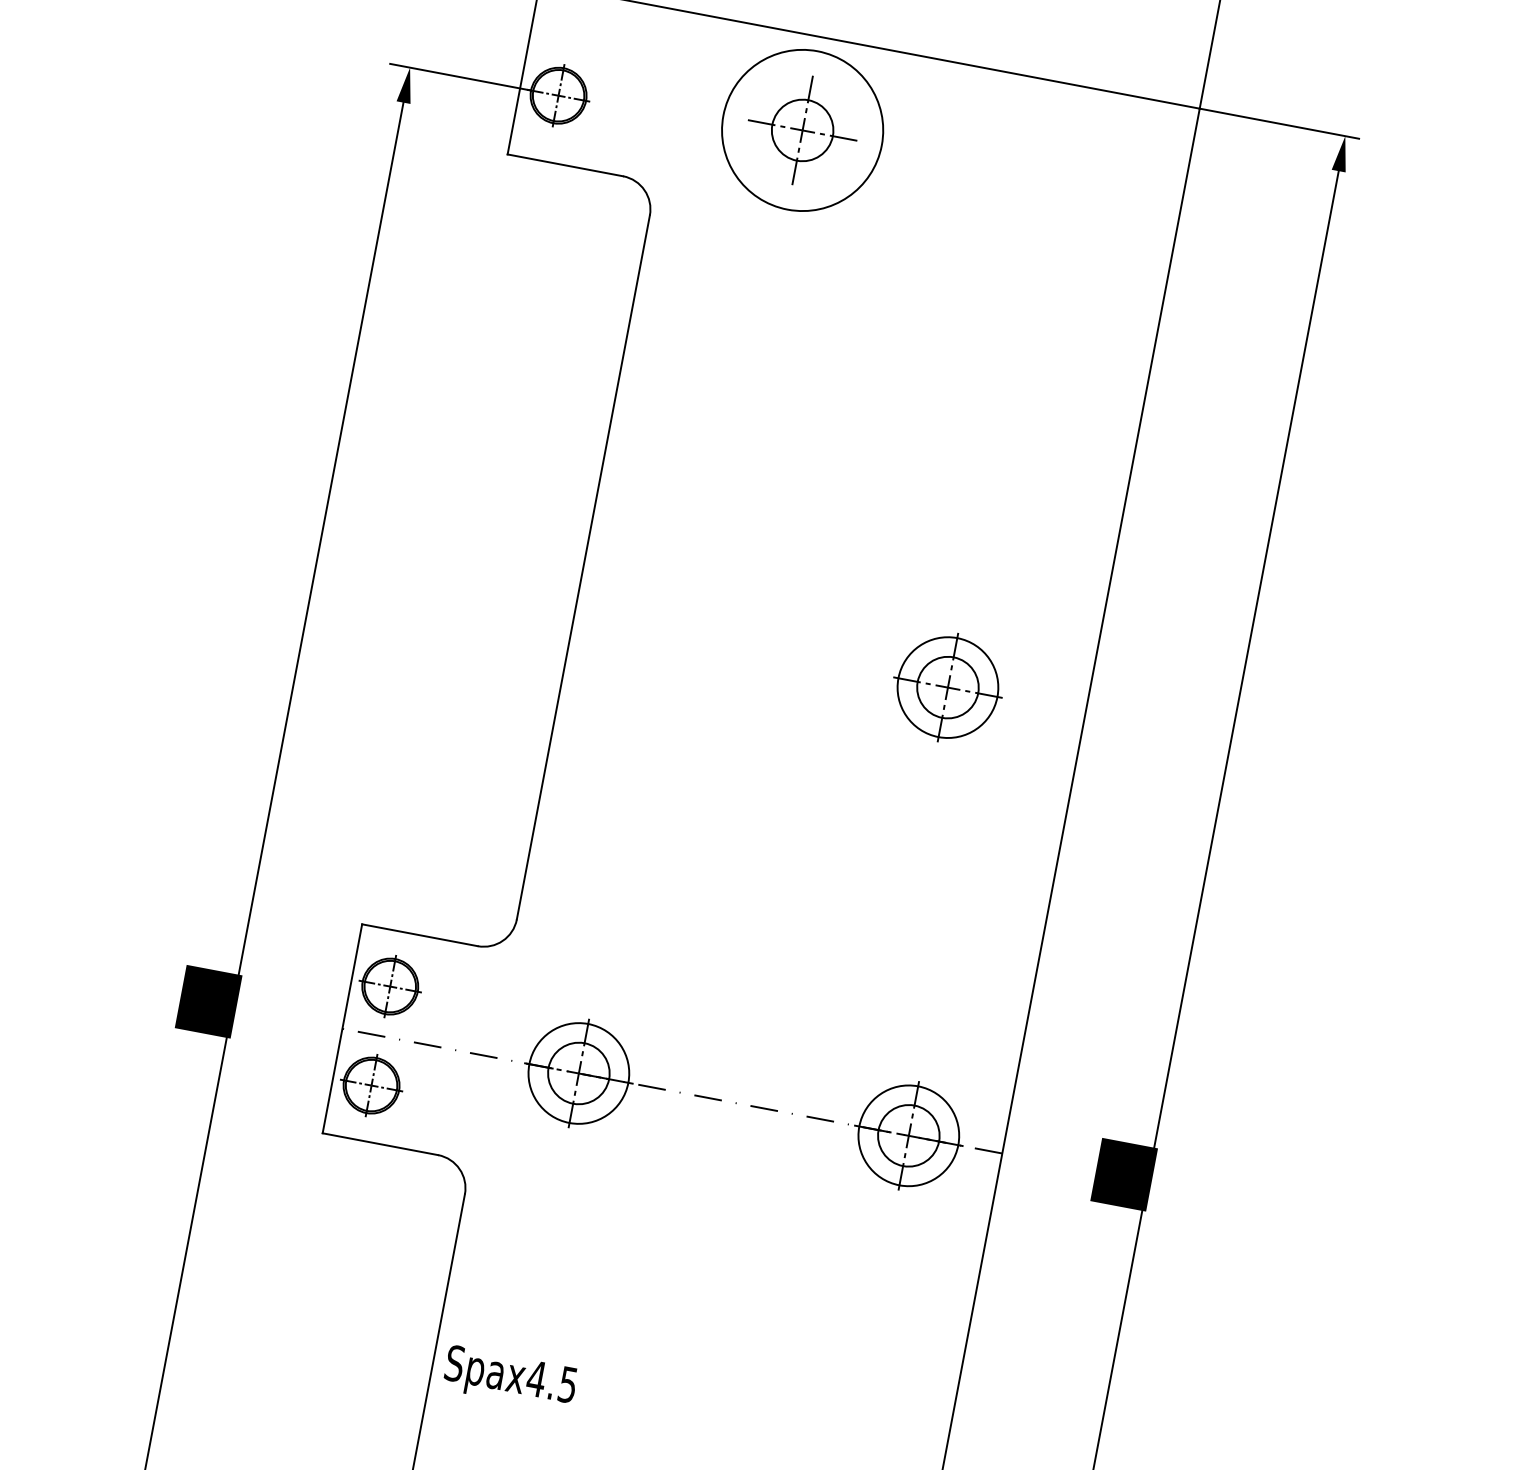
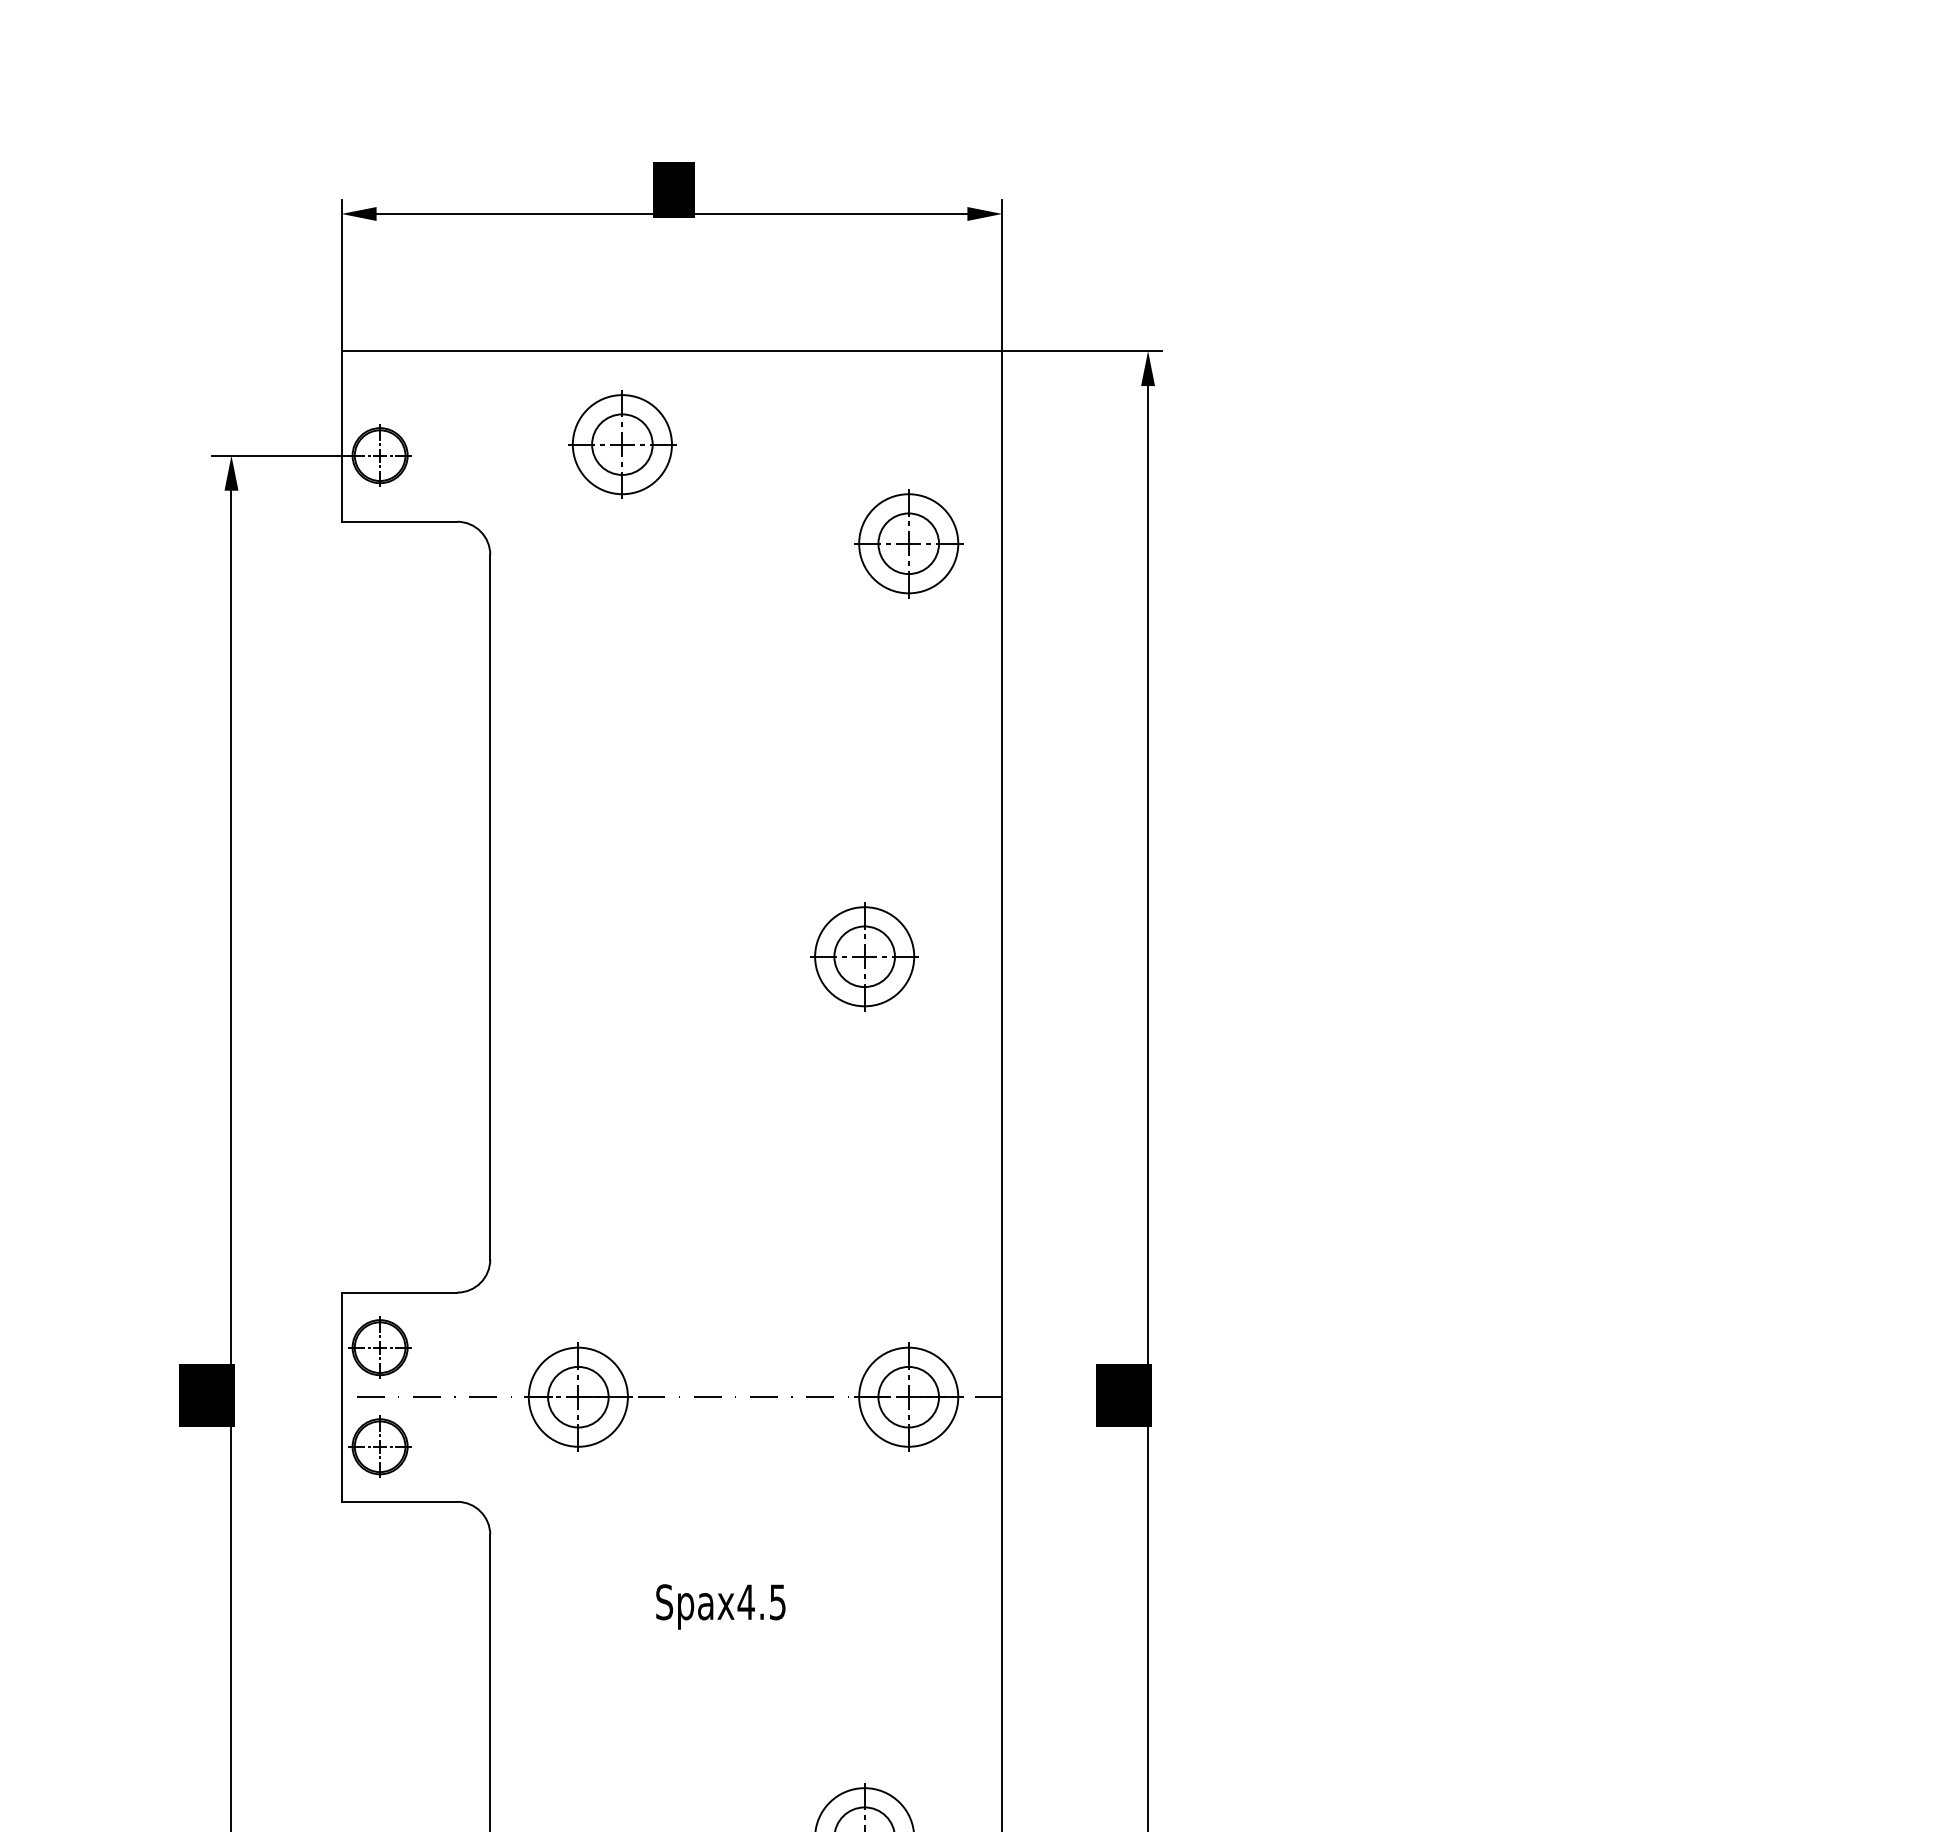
circle: (801, 130) -> (621, 444), size x0.62
part: (1069, 283) -> (908, 543), added
text: (510, 1378) -> (720, 1606), moved

